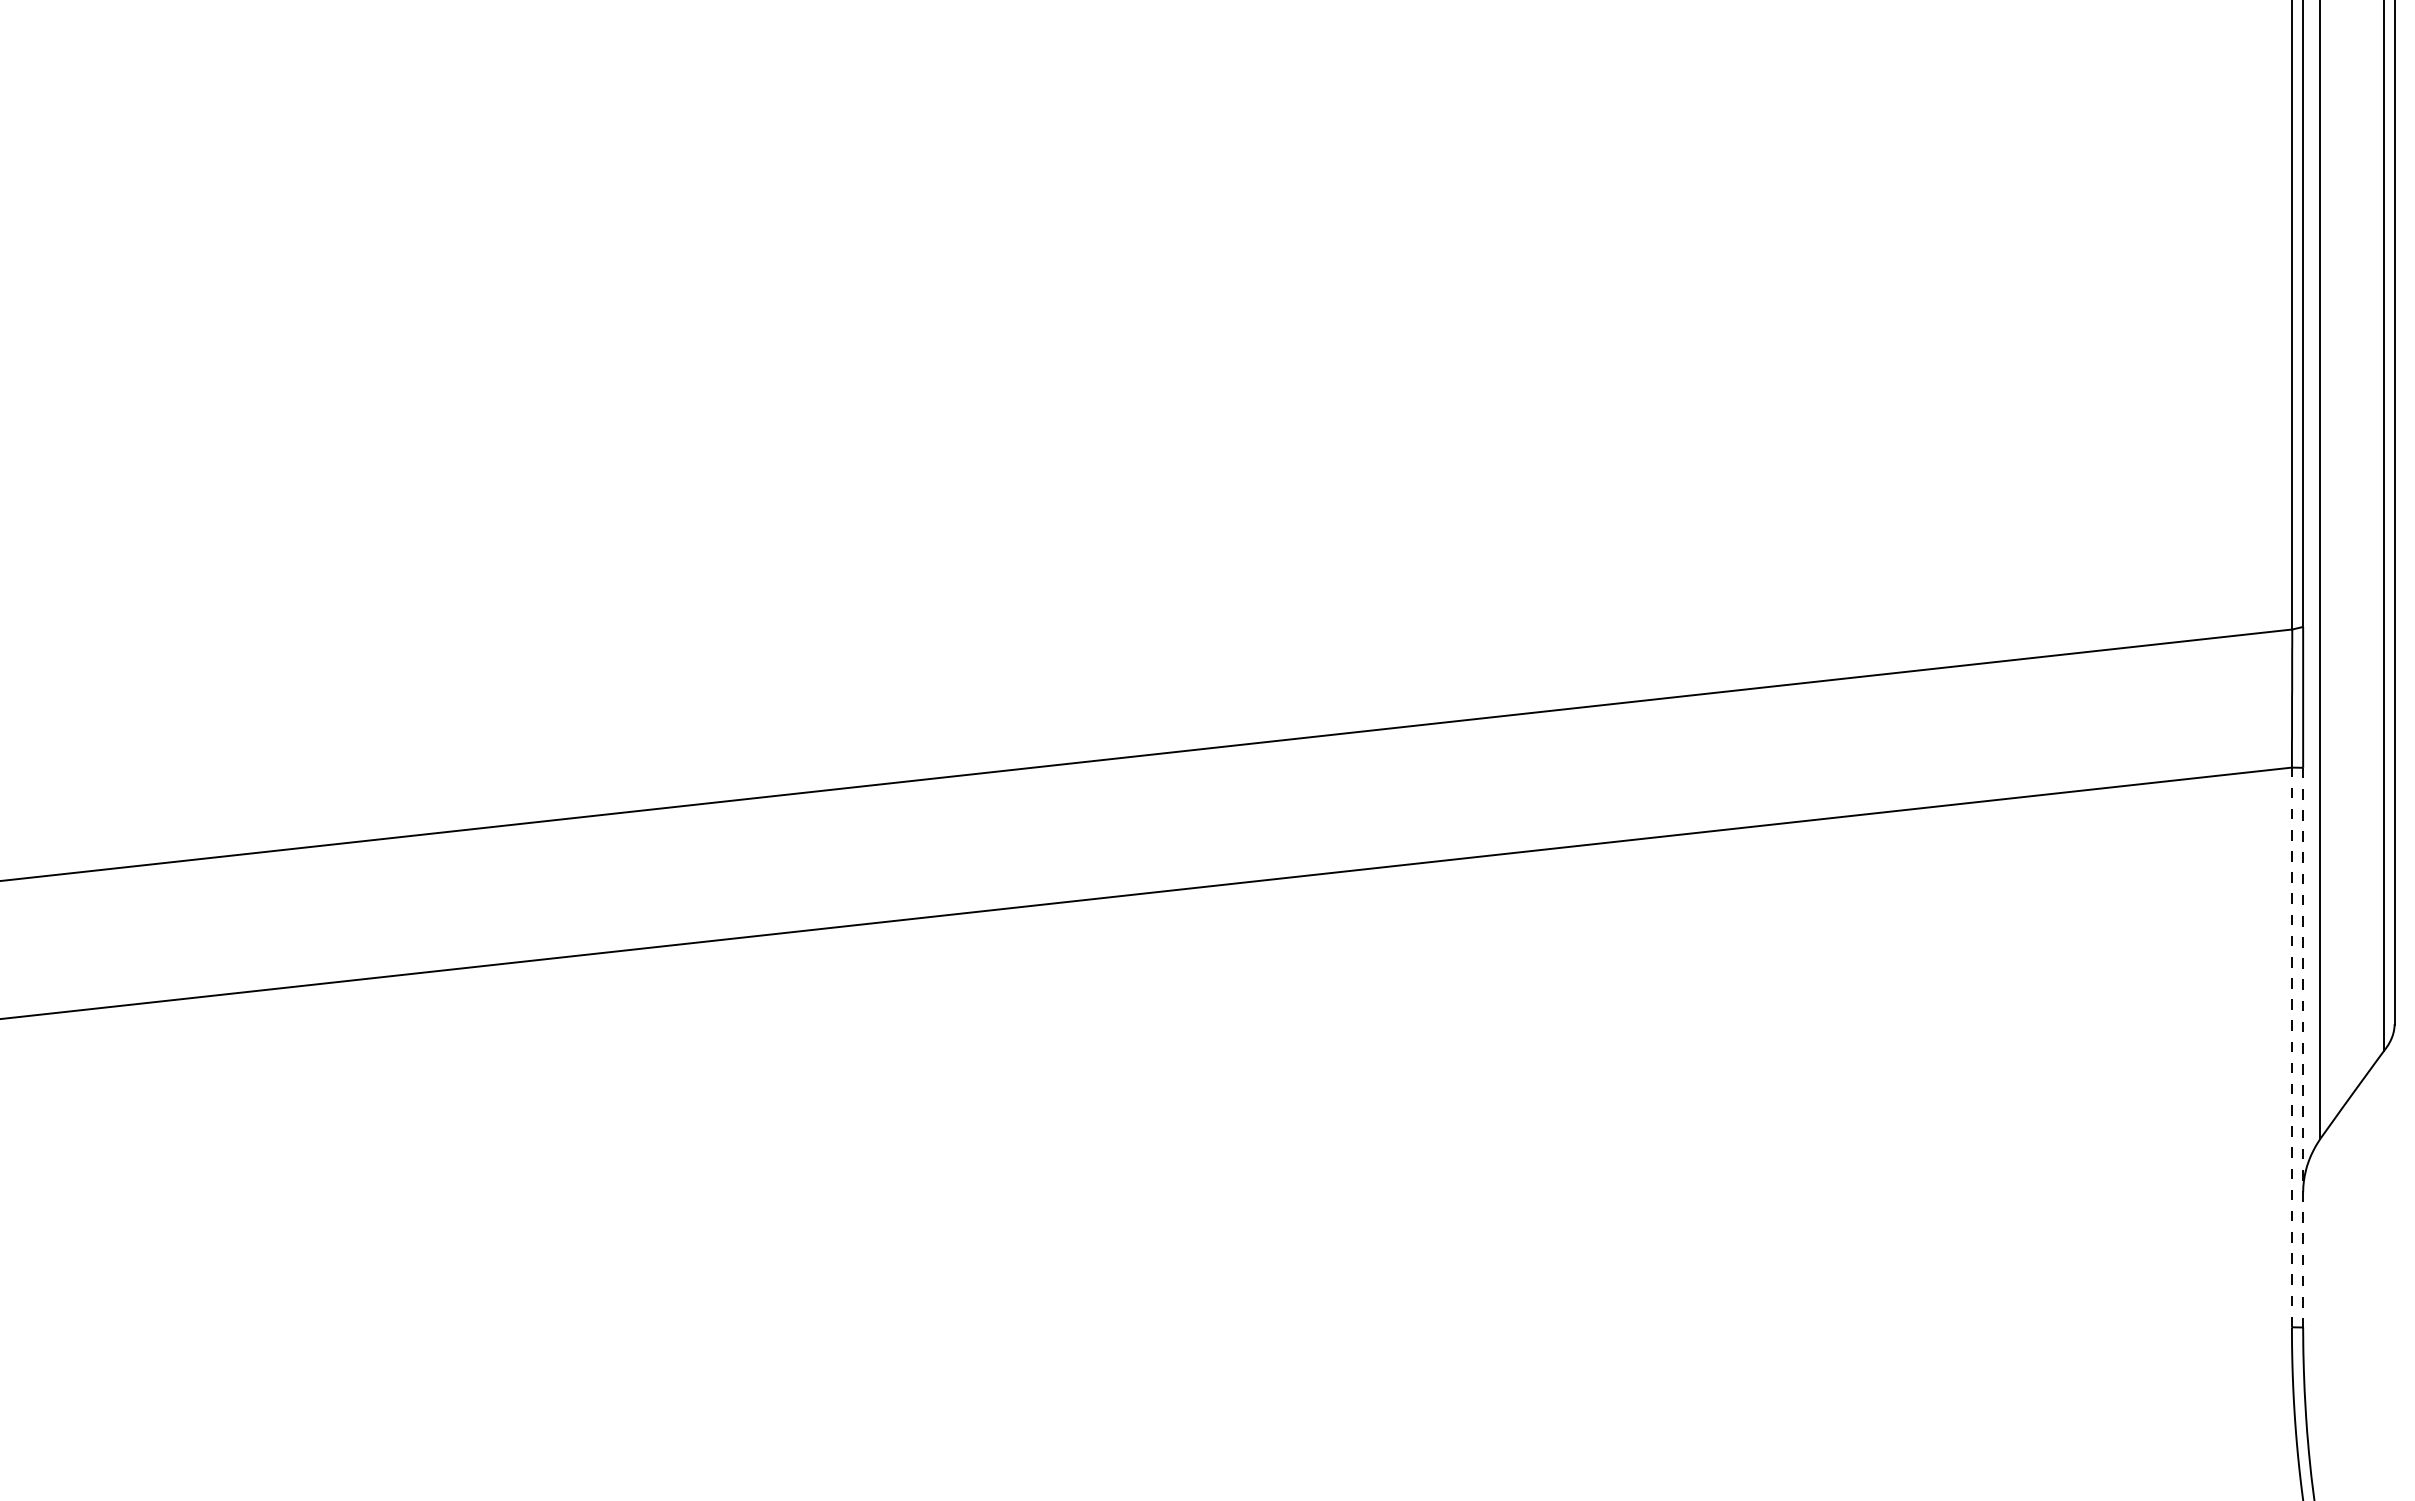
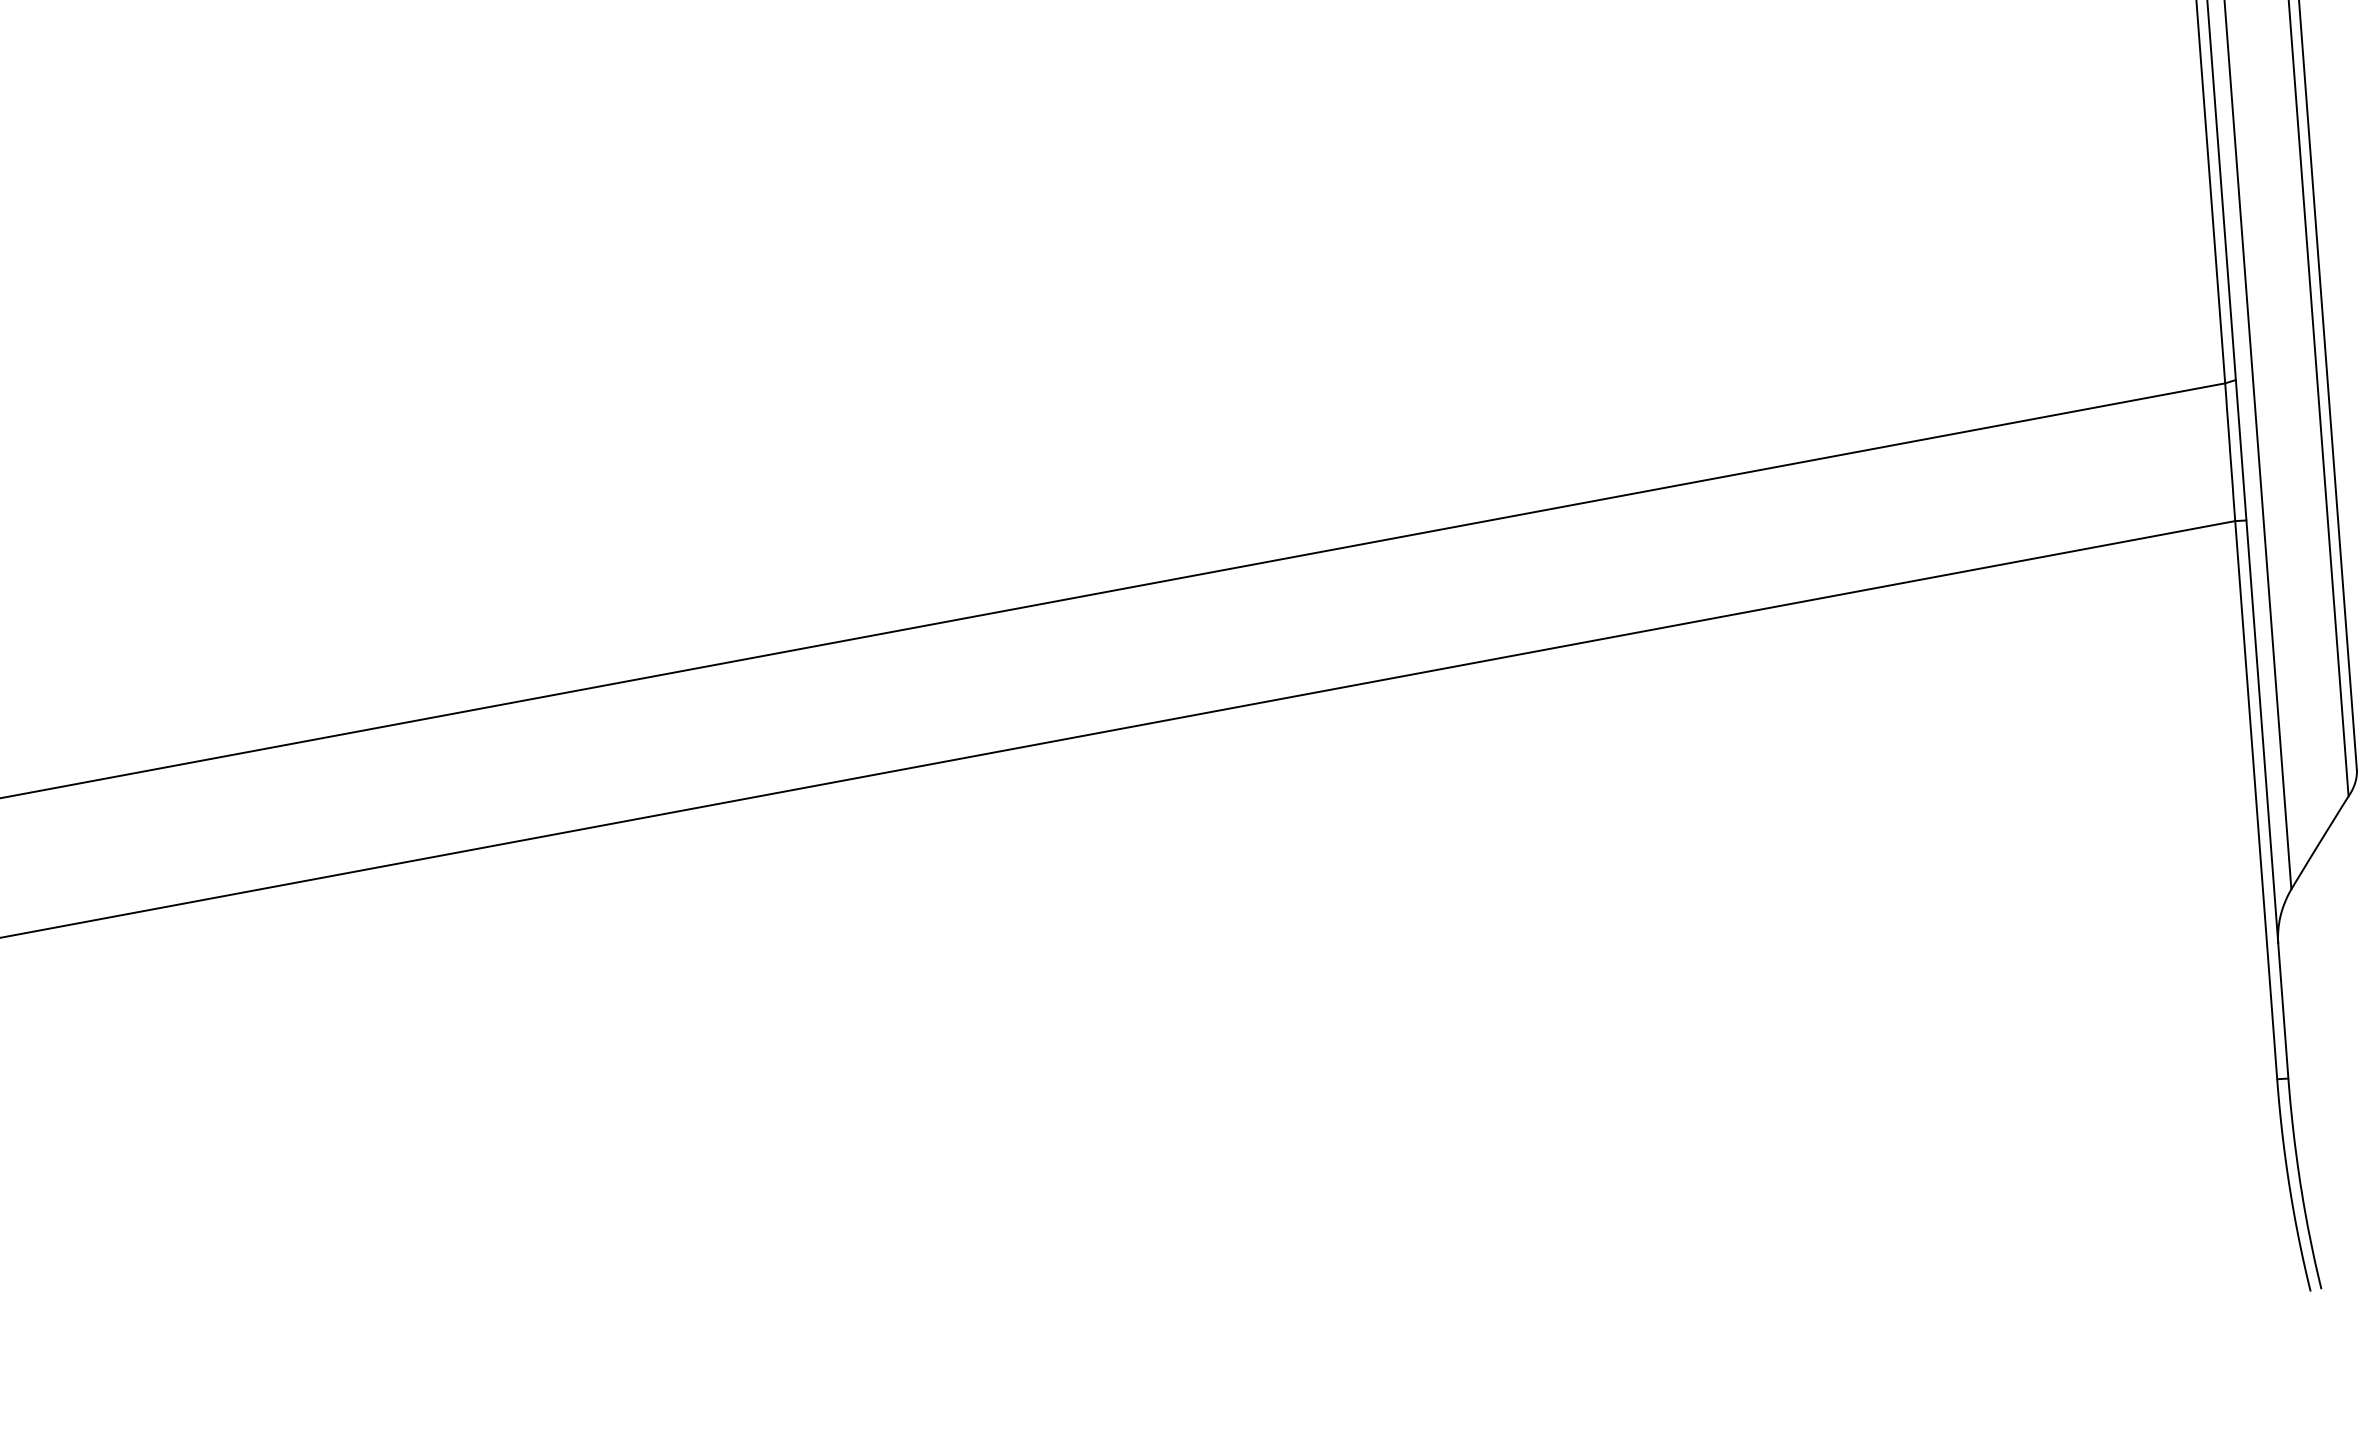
line: (2291, 1047) -> (2255, 800), dashed -> solid
line: (2303, 1047) -> (2267, 799), dashed -> solid

